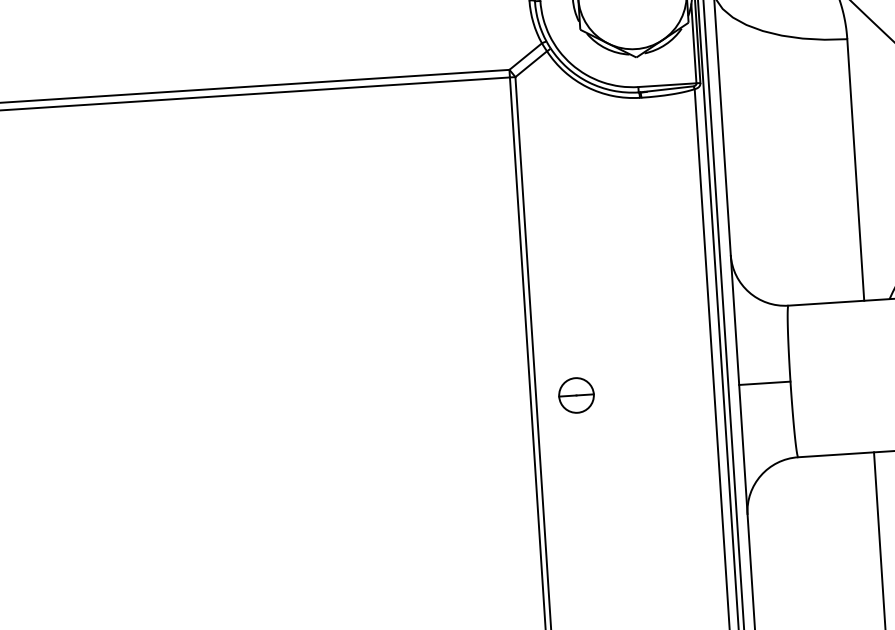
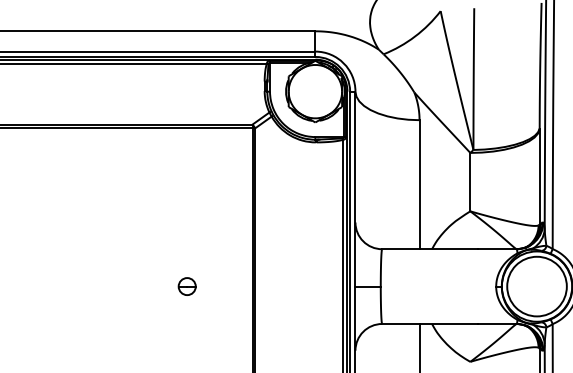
part: (575, 395) -> (186, 286), moved

